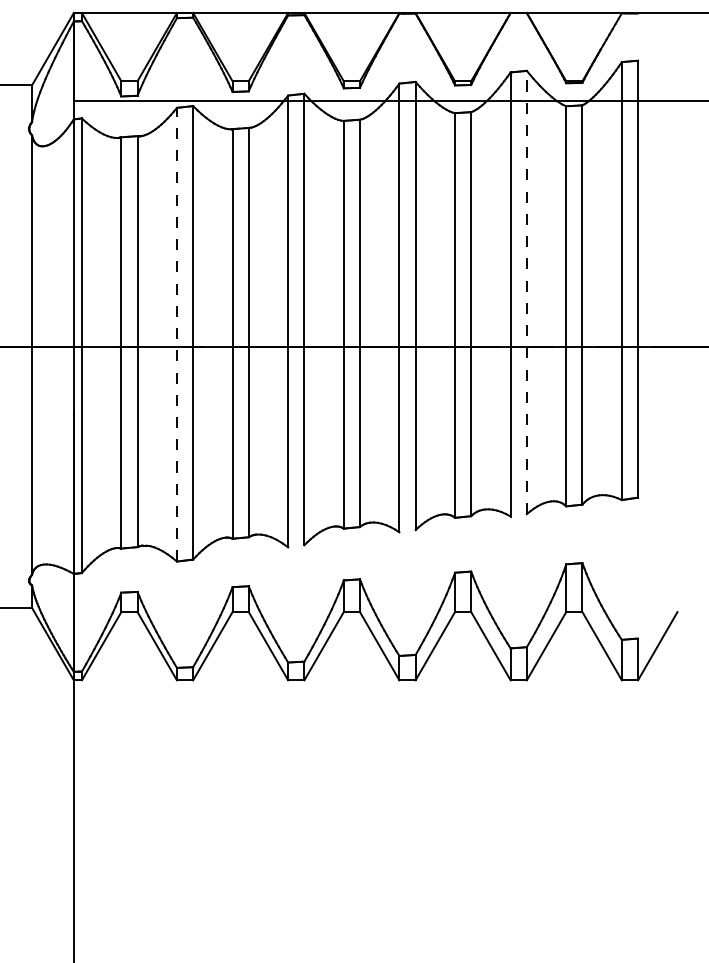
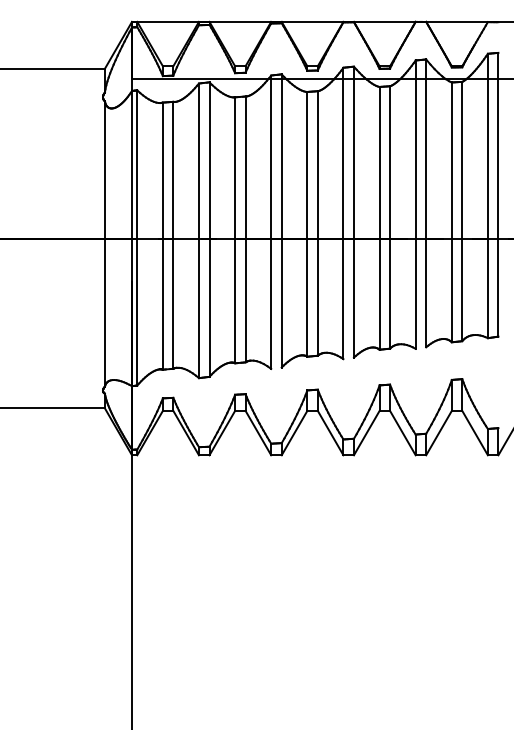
line: (527, 292) -> (426, 203), dashed -> solid
line: (176, 334) -> (198, 230), dashed -> solid

